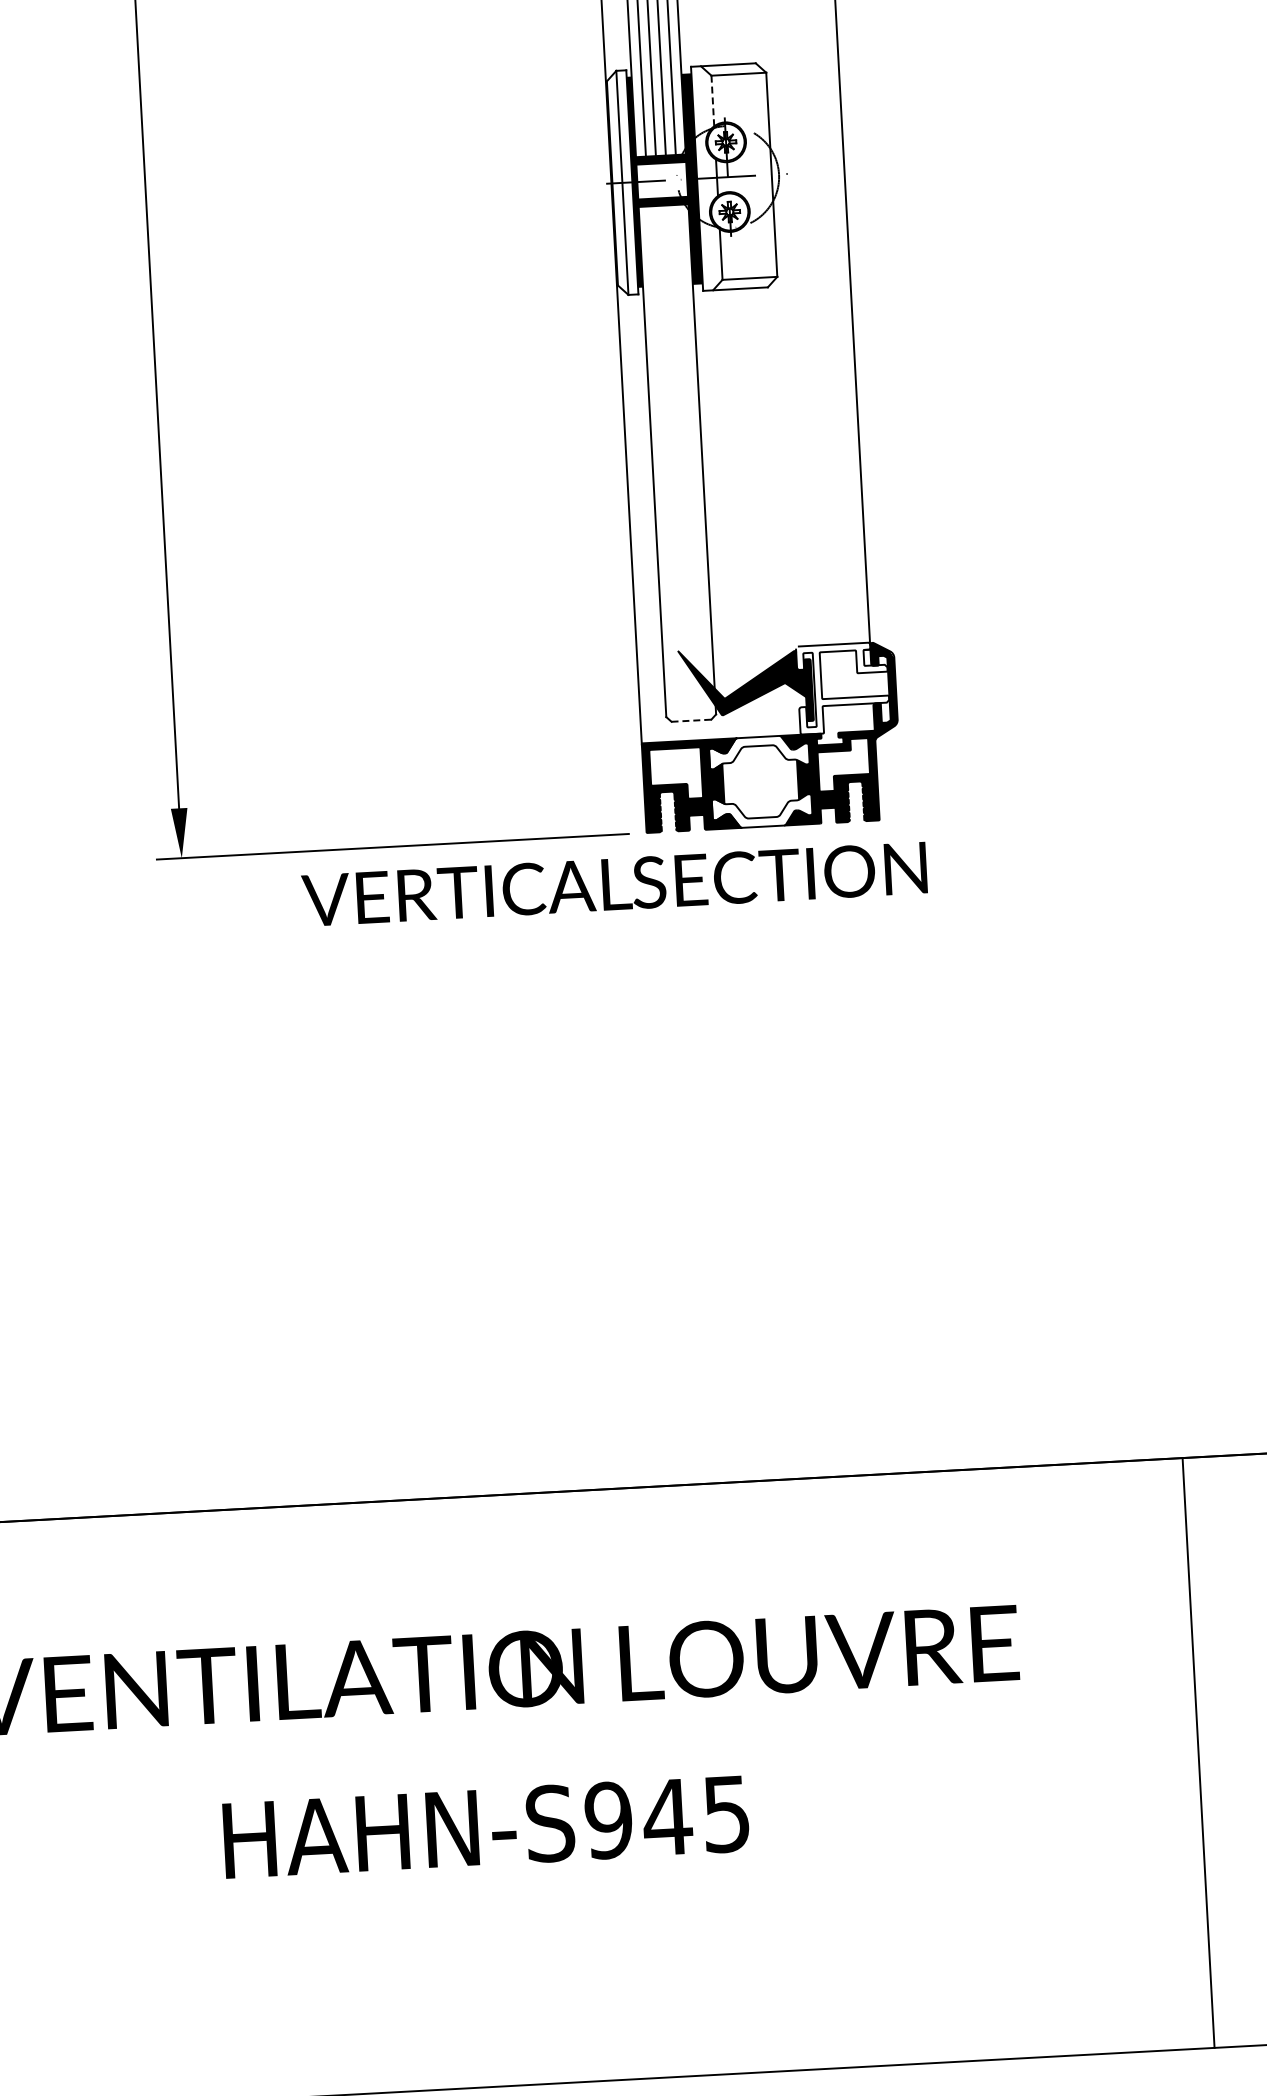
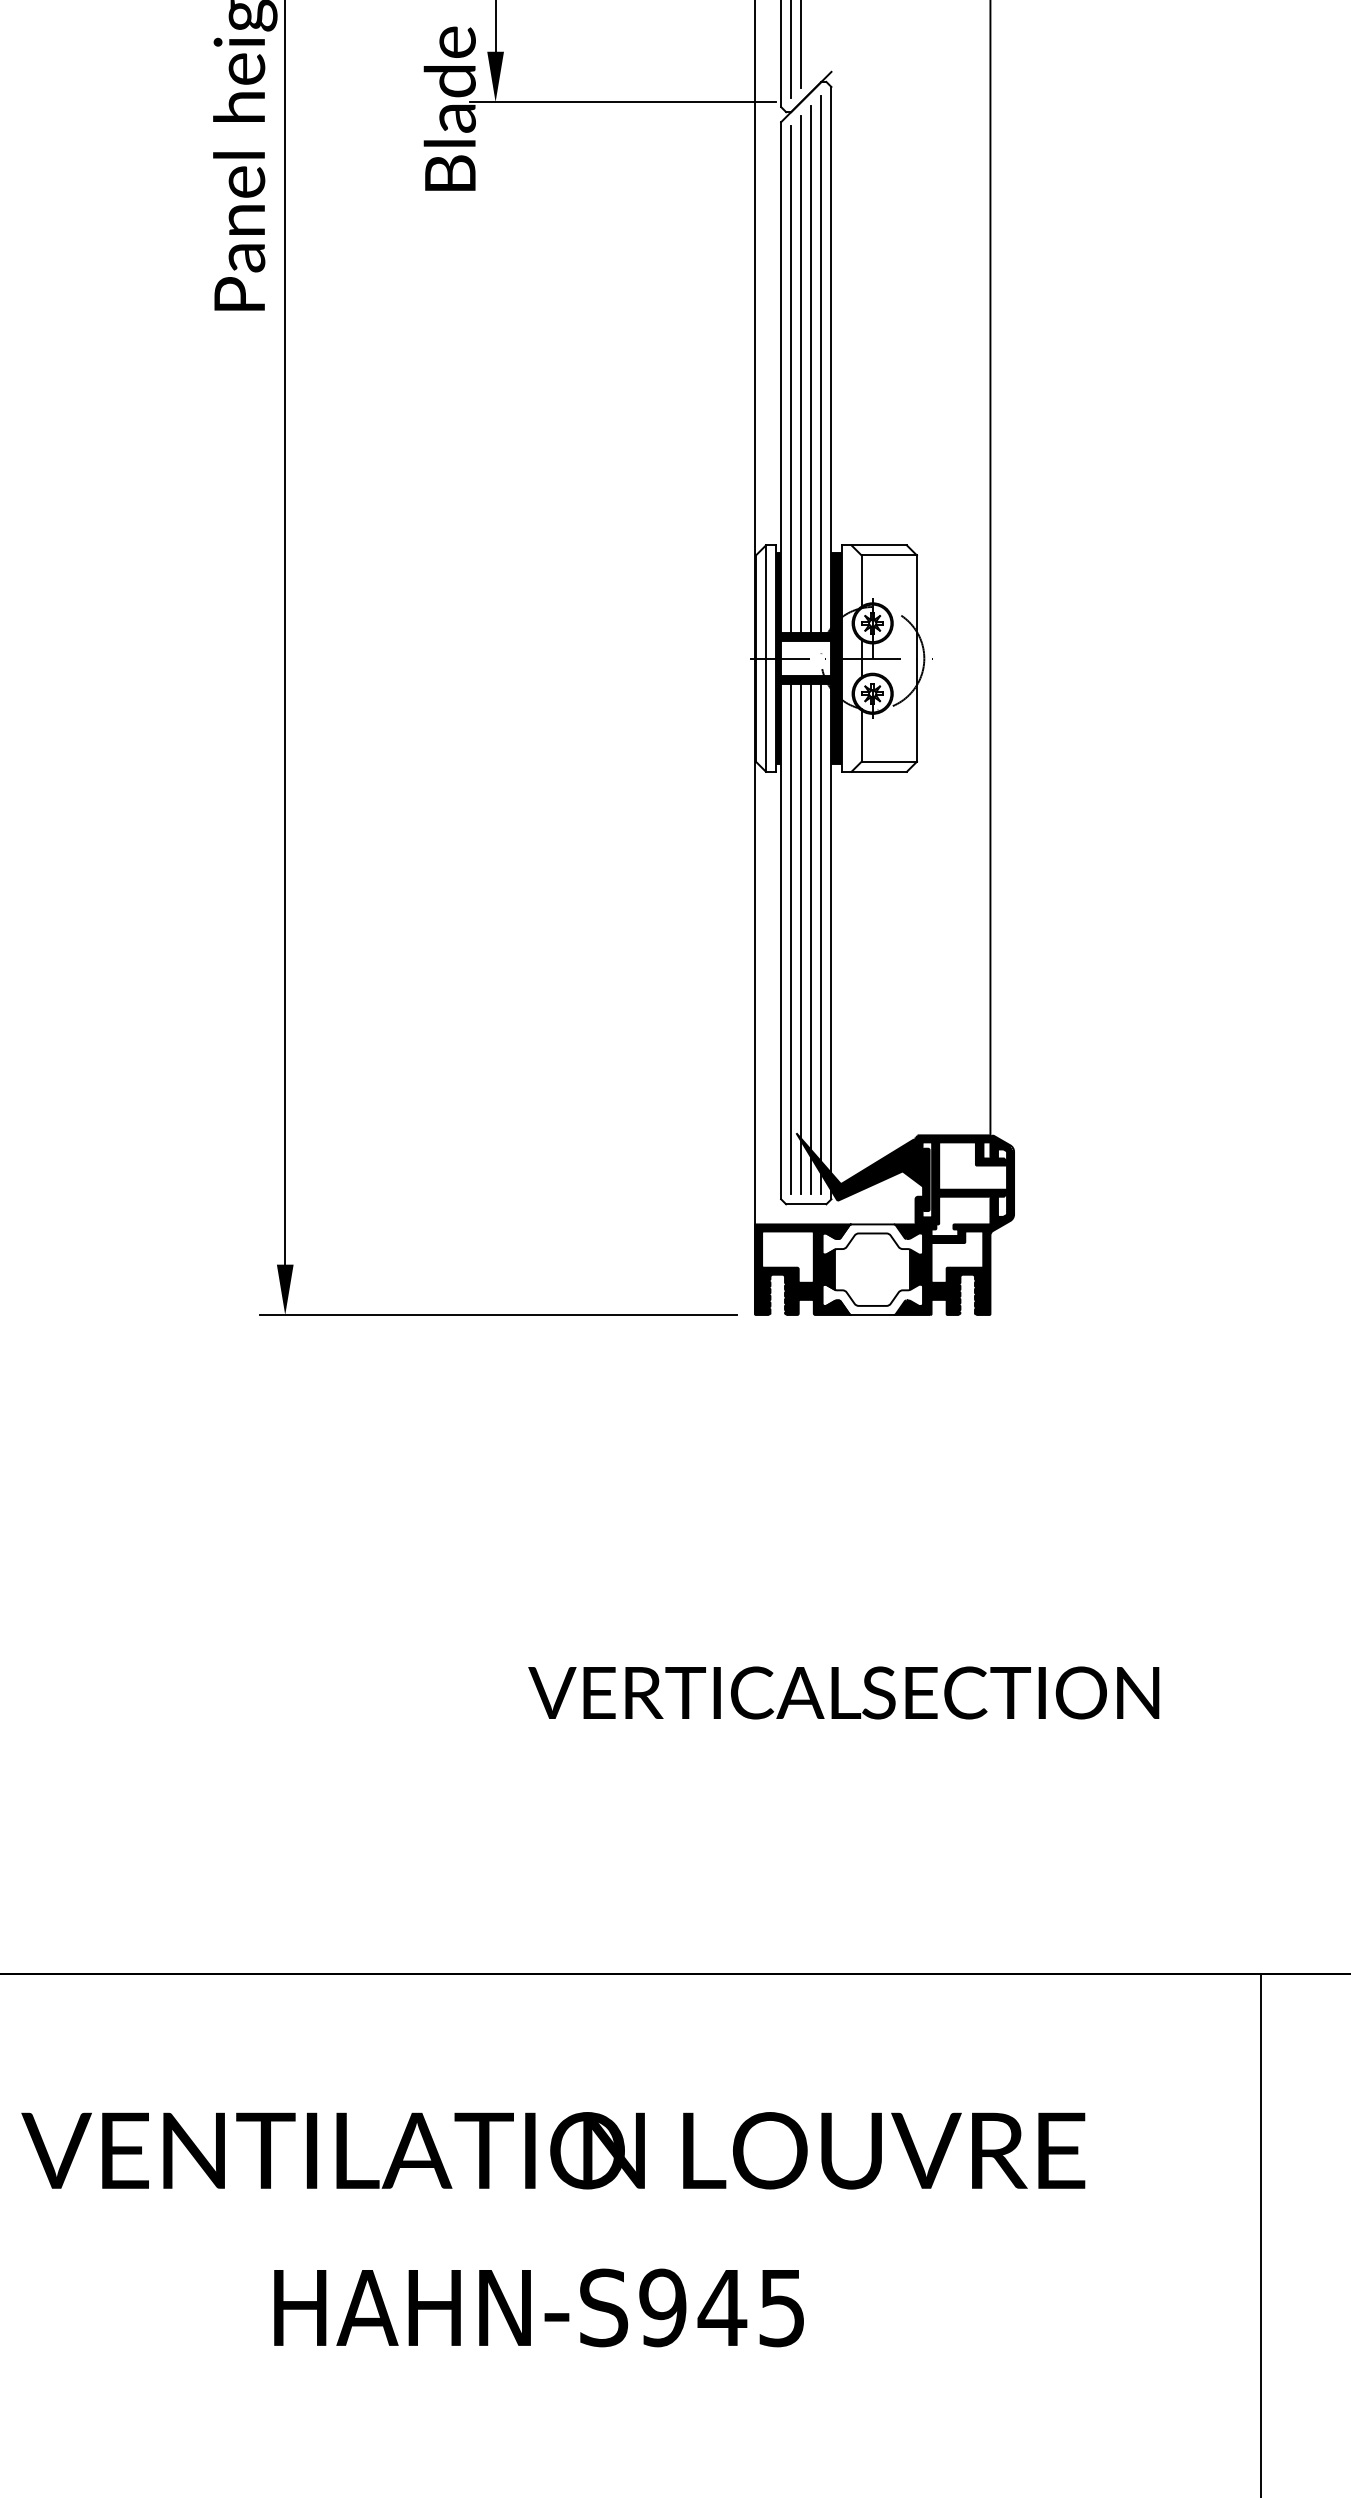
line: (712, 101) -> (861, 581), dashed -> solid
line: (692, 456) -> (821, 938), added
line: (672, 457) -> (801, 938), added
line: (682, 457) -> (811, 938), added
line: (662, 458) -> (791, 938), added
fill: (842, 687) -> (960, 1179), added
line: (691, 720) -> (806, 1204), dashed -> solid
text: (614, 883) -> (843, 1692), moved

